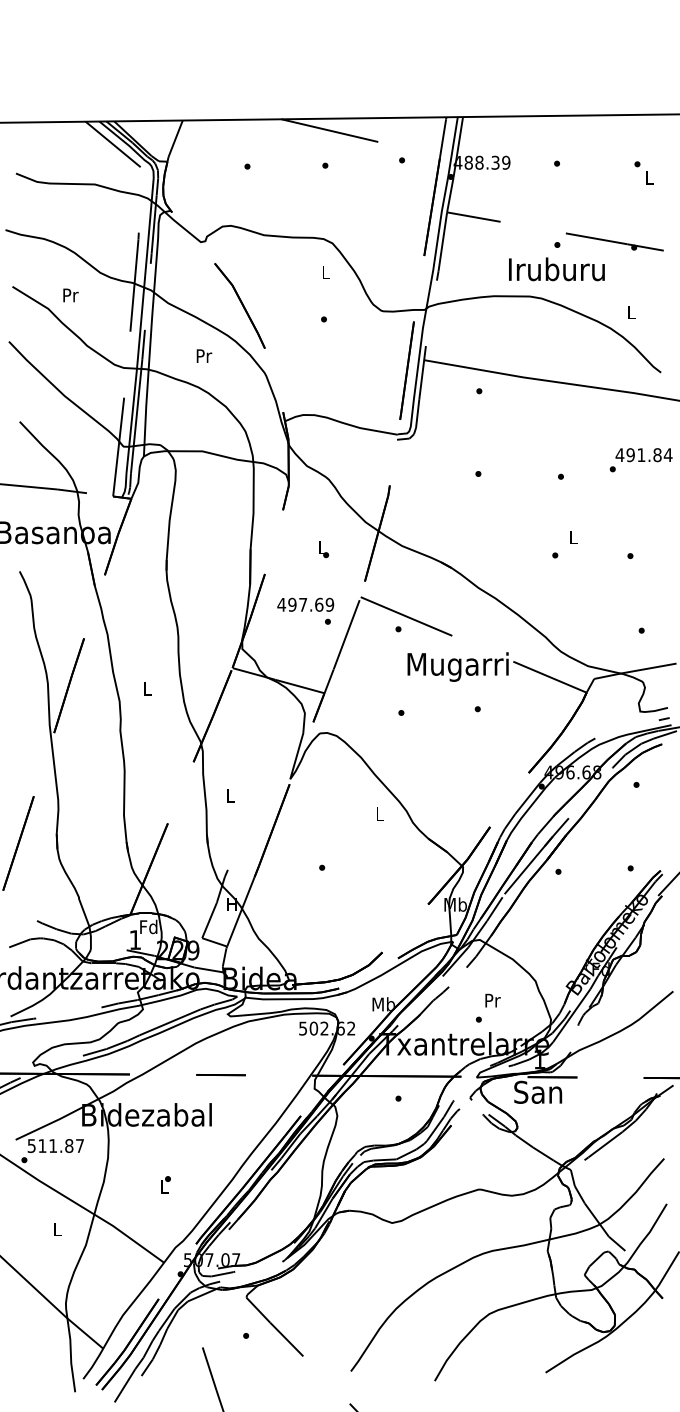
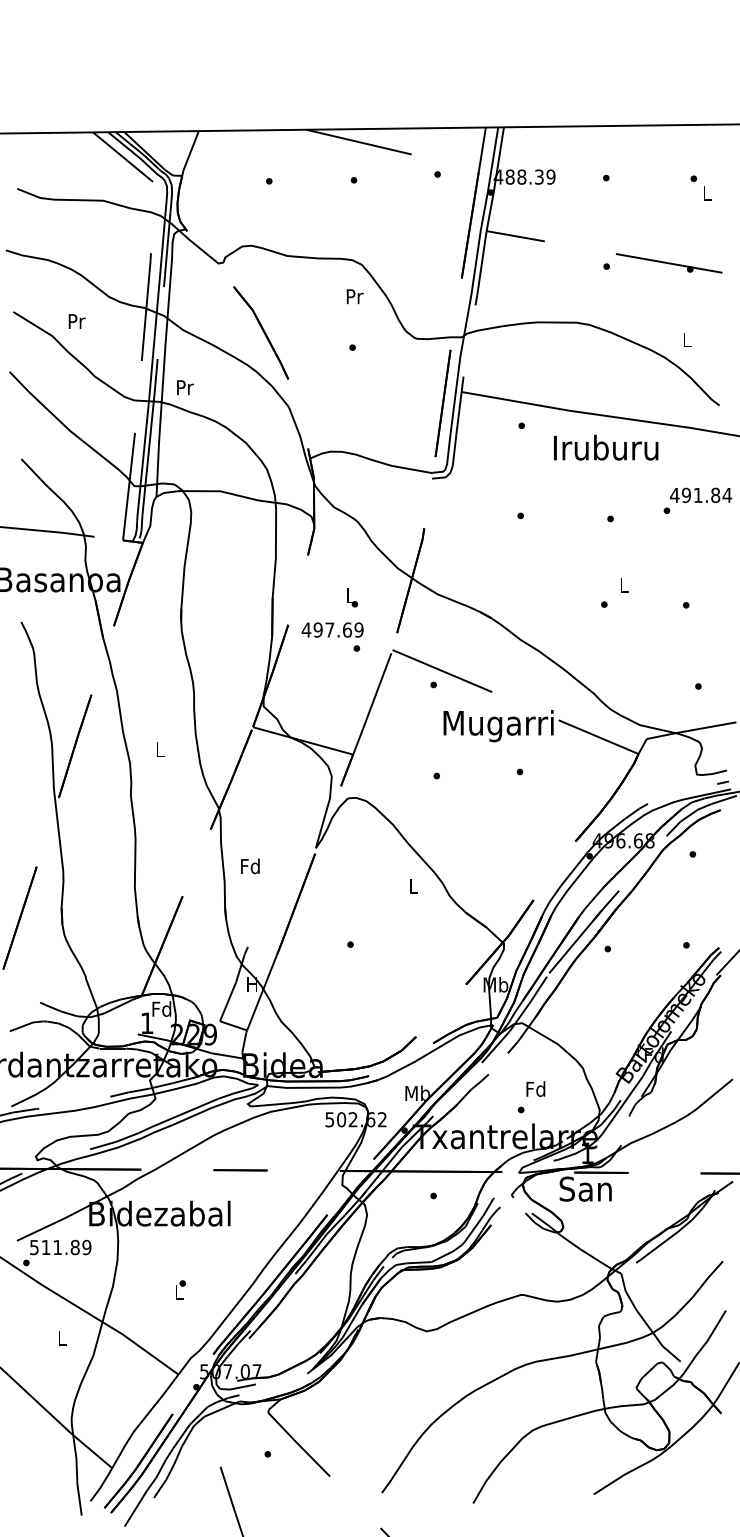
text: (556, 269) -> (605, 447), moved
text: (326, 272) -> (355, 296), L -> Pr
text: (204, 355) -> (185, 386), moved
text: (305, 610) -> (332, 636), moved
text: (229, 795) -> (249, 865), L -> Fd
text: (491, 1000) -> (534, 1089), Pr -> Fd
text: (79, 1145) -> (86, 1246), 511.87 -> 511.89

